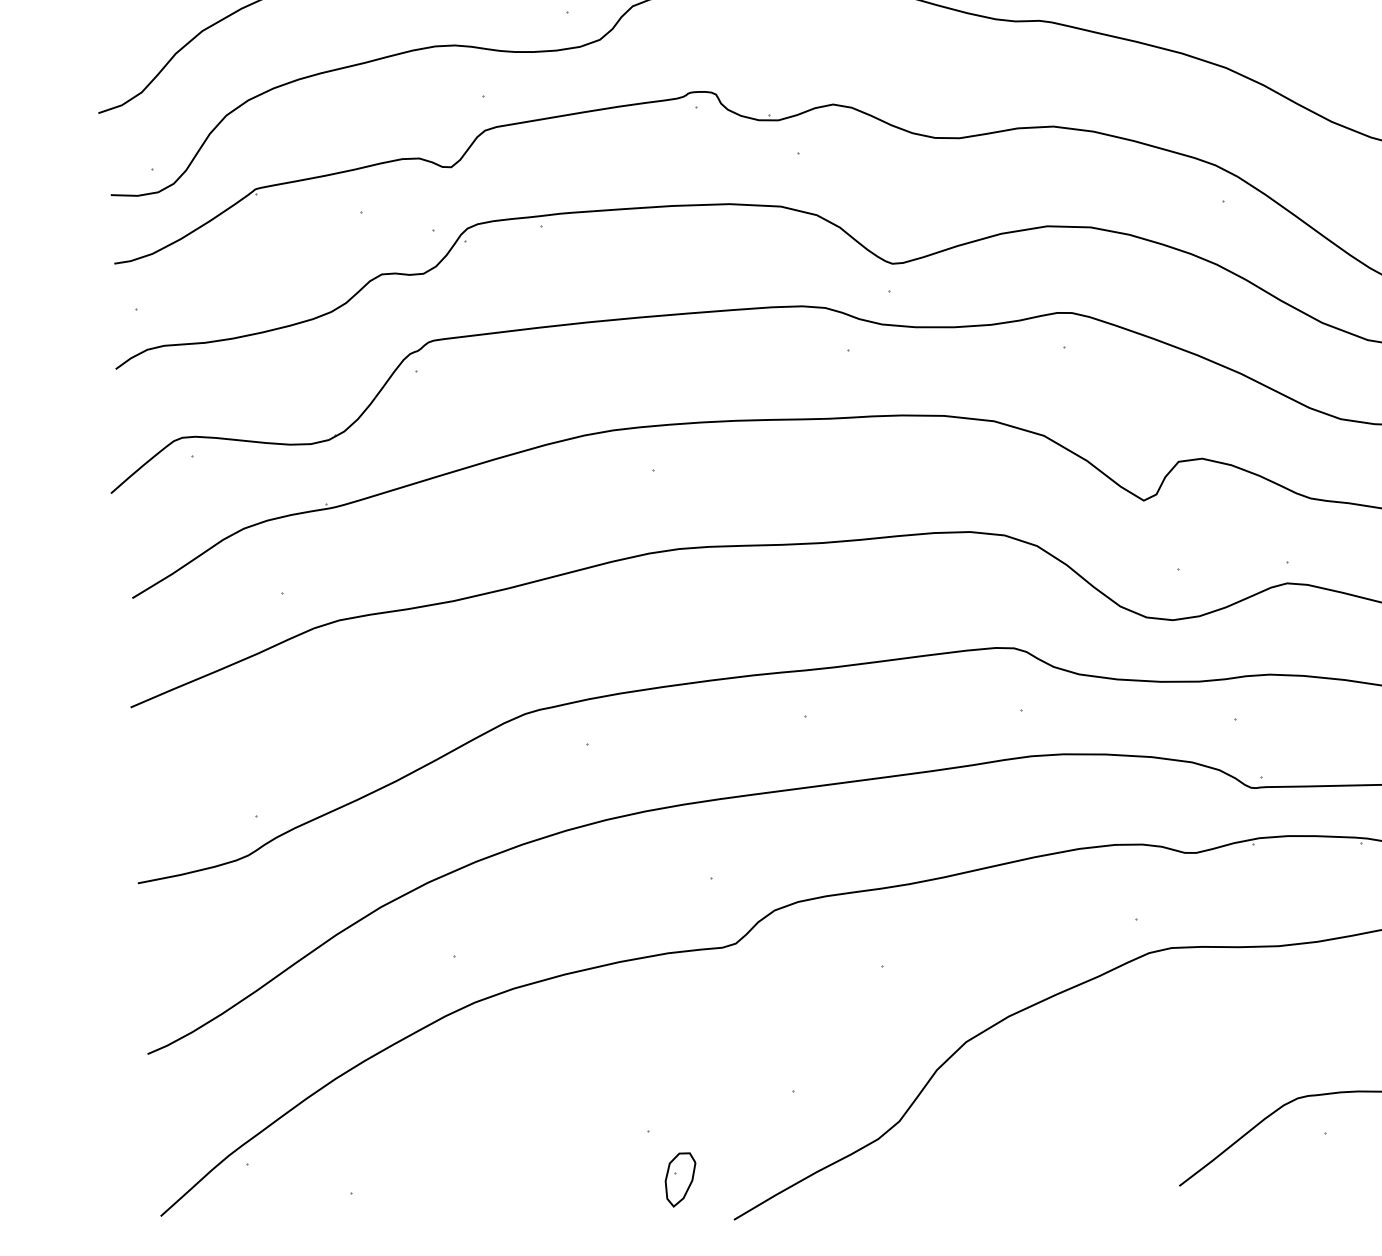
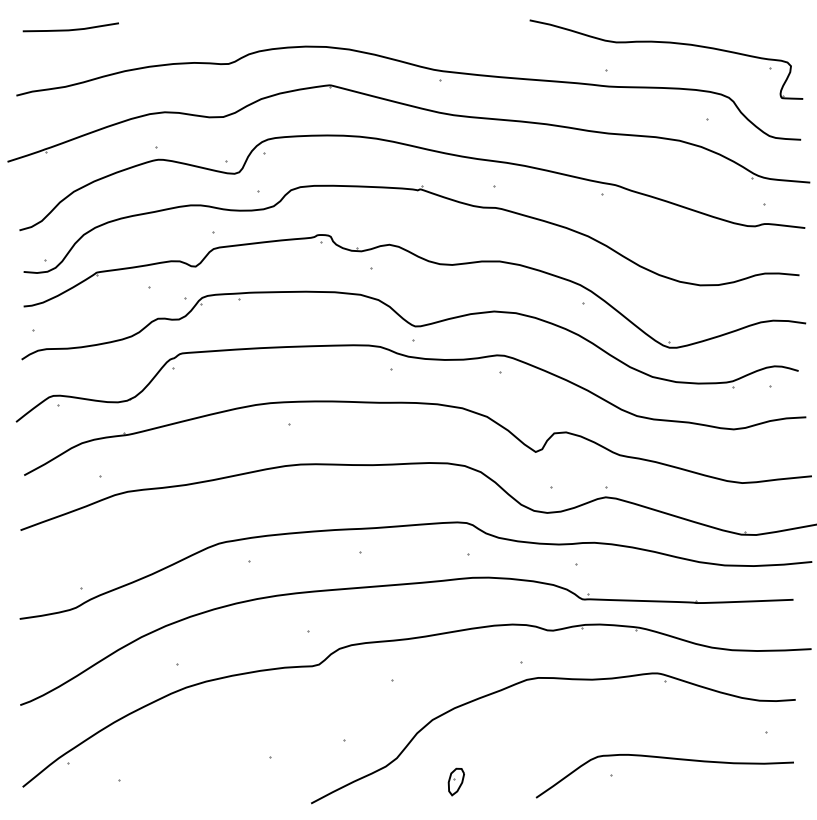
part: (678, 1178) -> (455, 781), moved

